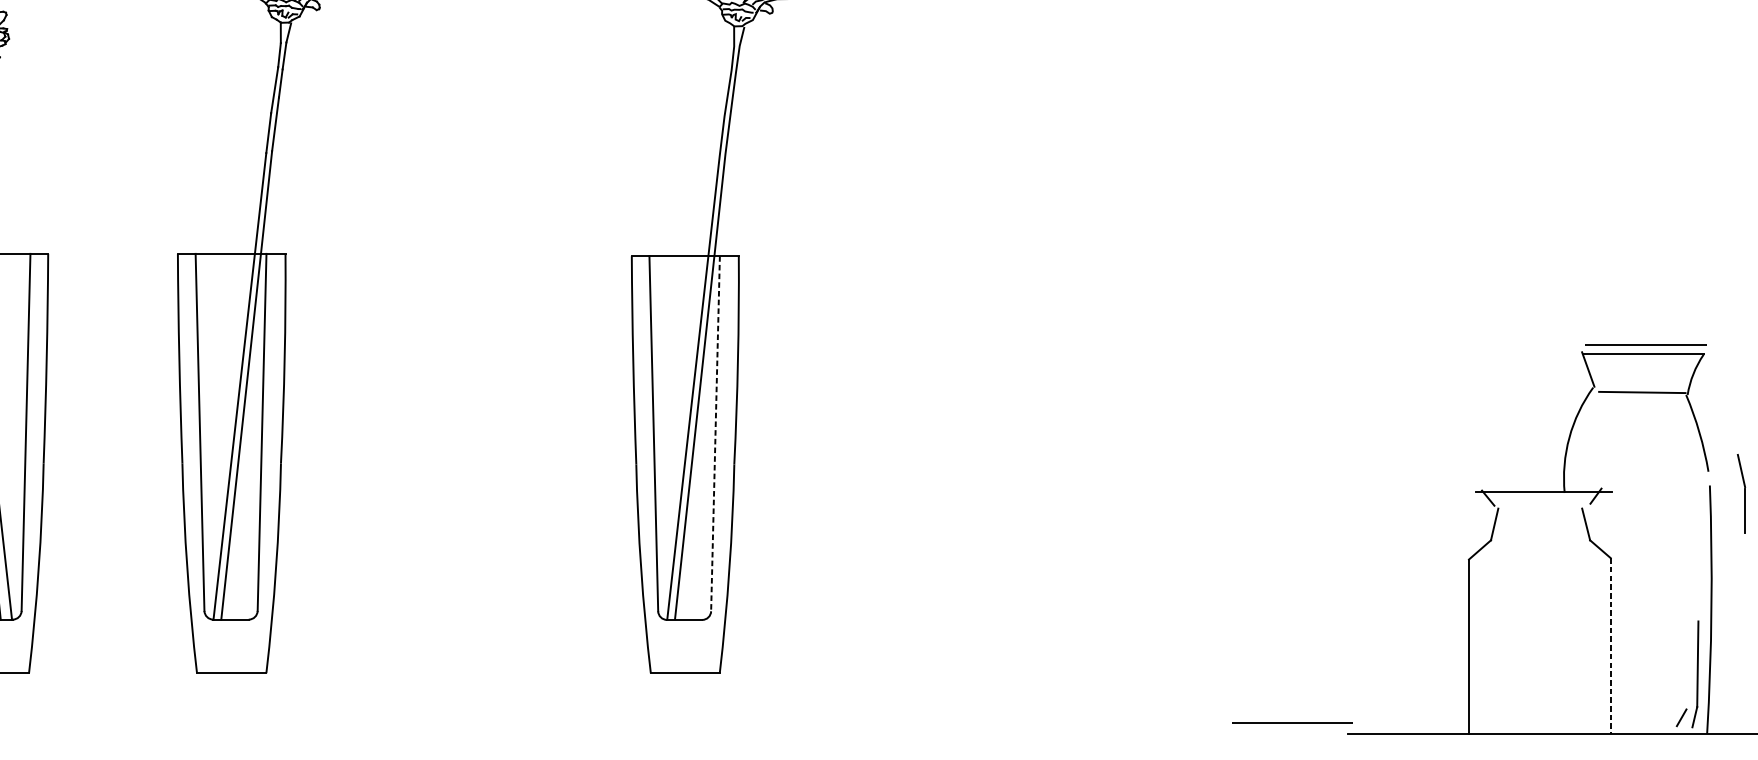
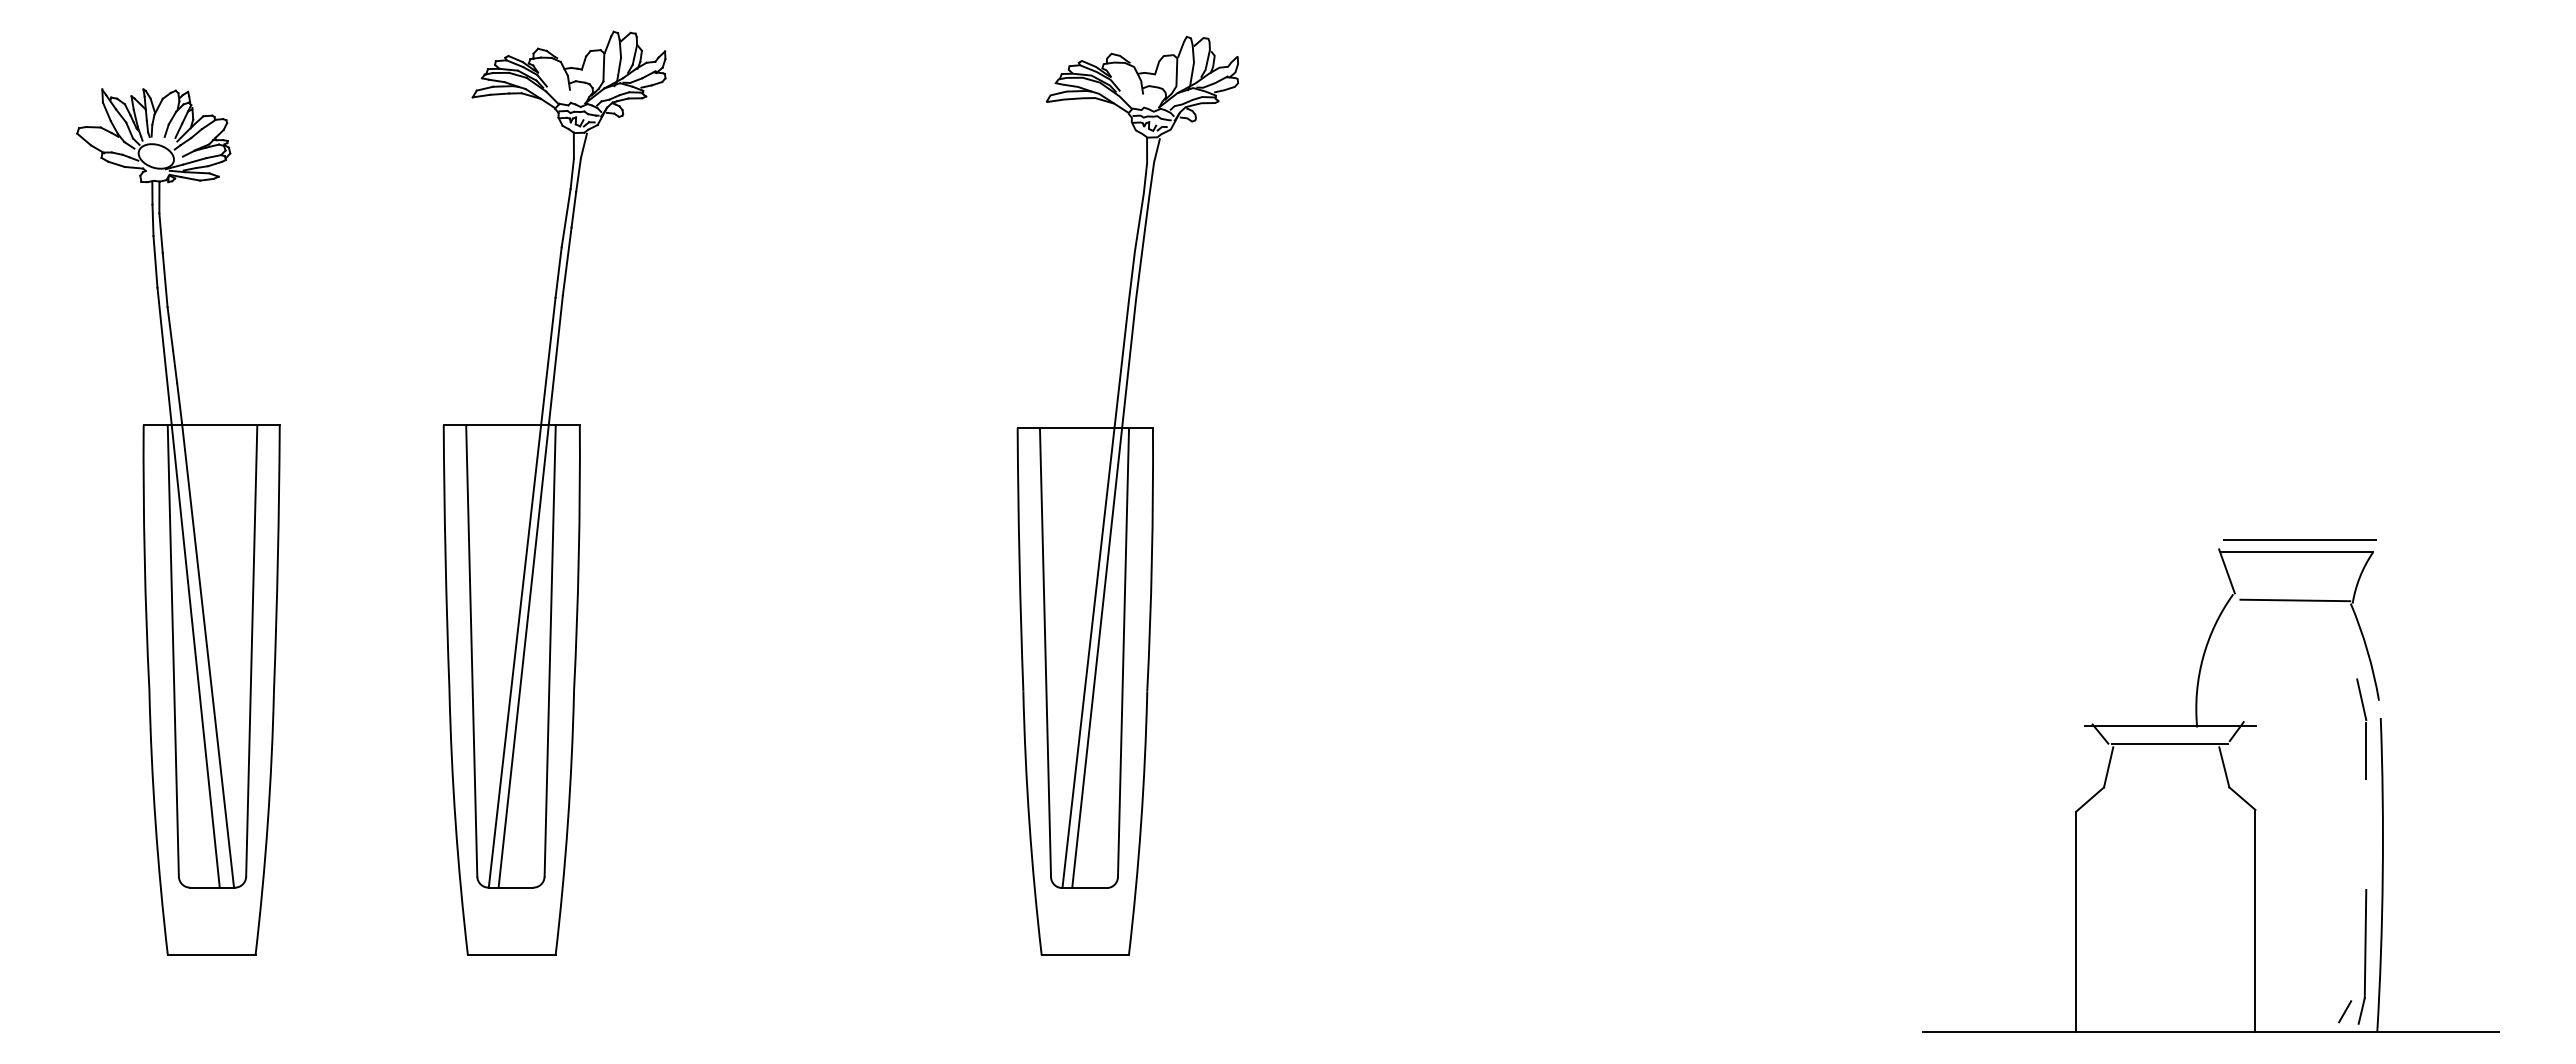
line: (715, 433) -> (1123, 652), dashed -> solid
part: (1741, 493) -> (2361, 728), moved
line: (1542, 506) -> (2169, 744), added
line: (1610, 646) -> (2255, 921), dashed -> solid
line: (1292, 722) -> (1852, 1017), removed

